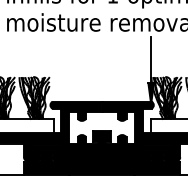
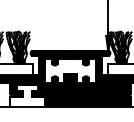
fill: (46, 160) -> (27, 96), removed

